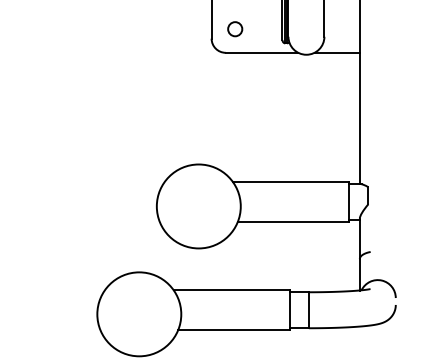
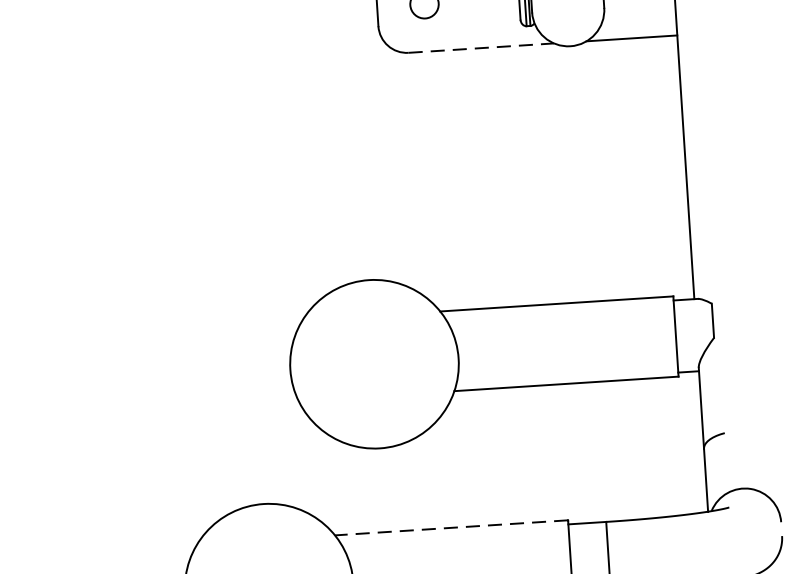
line: (262, 52) -> (482, 47), solid -> dashed
line: (231, 290) -> (450, 528), solid -> dashed

